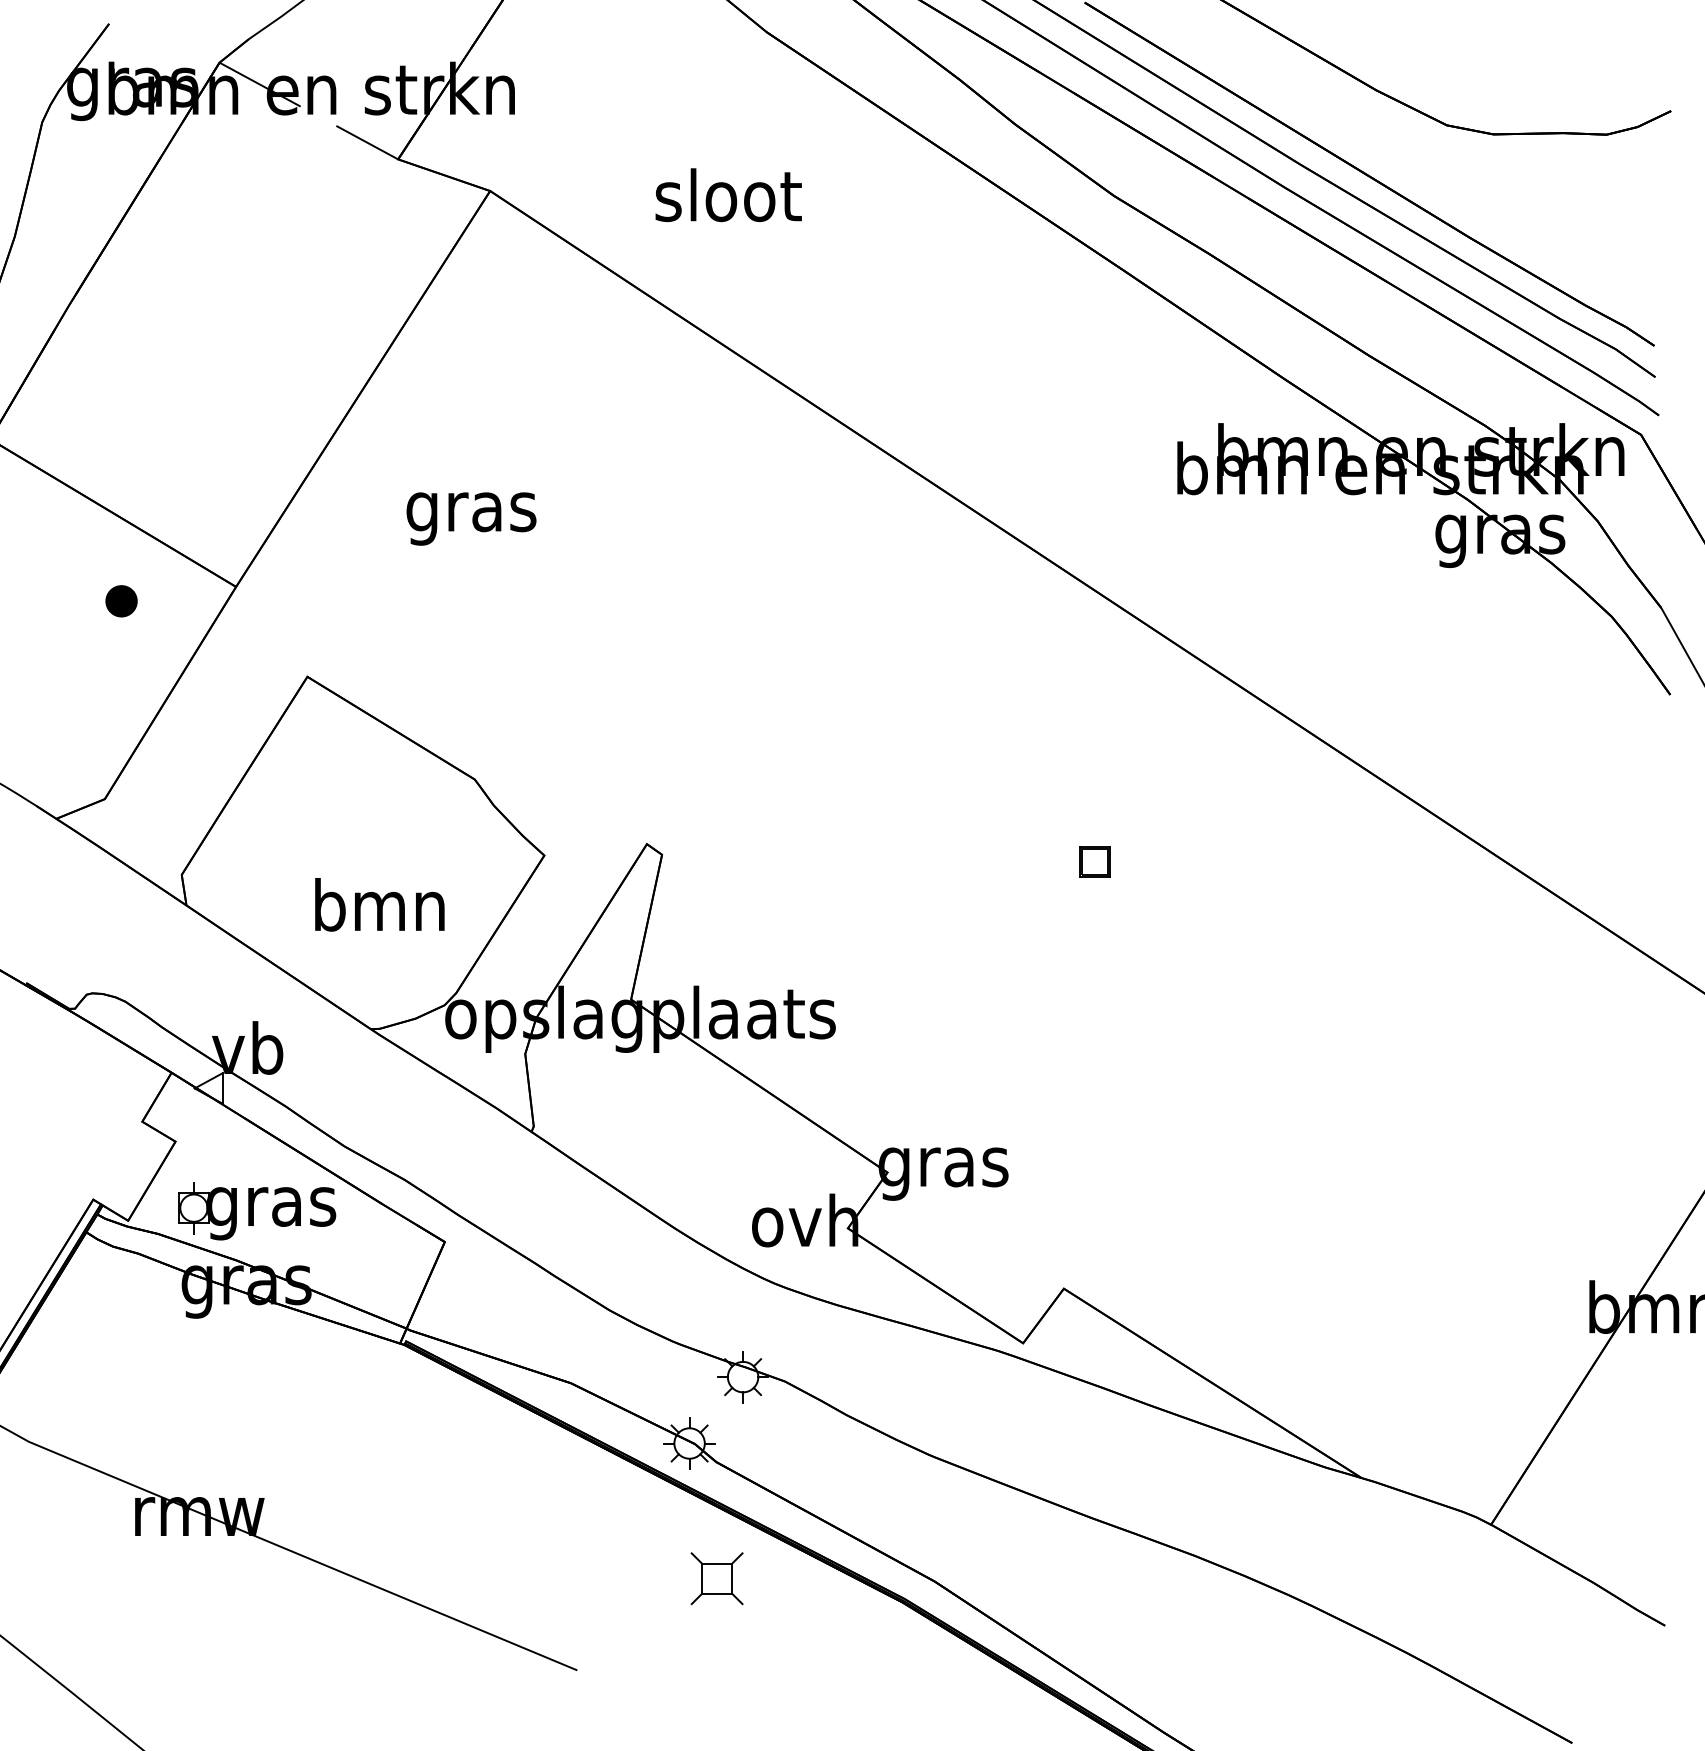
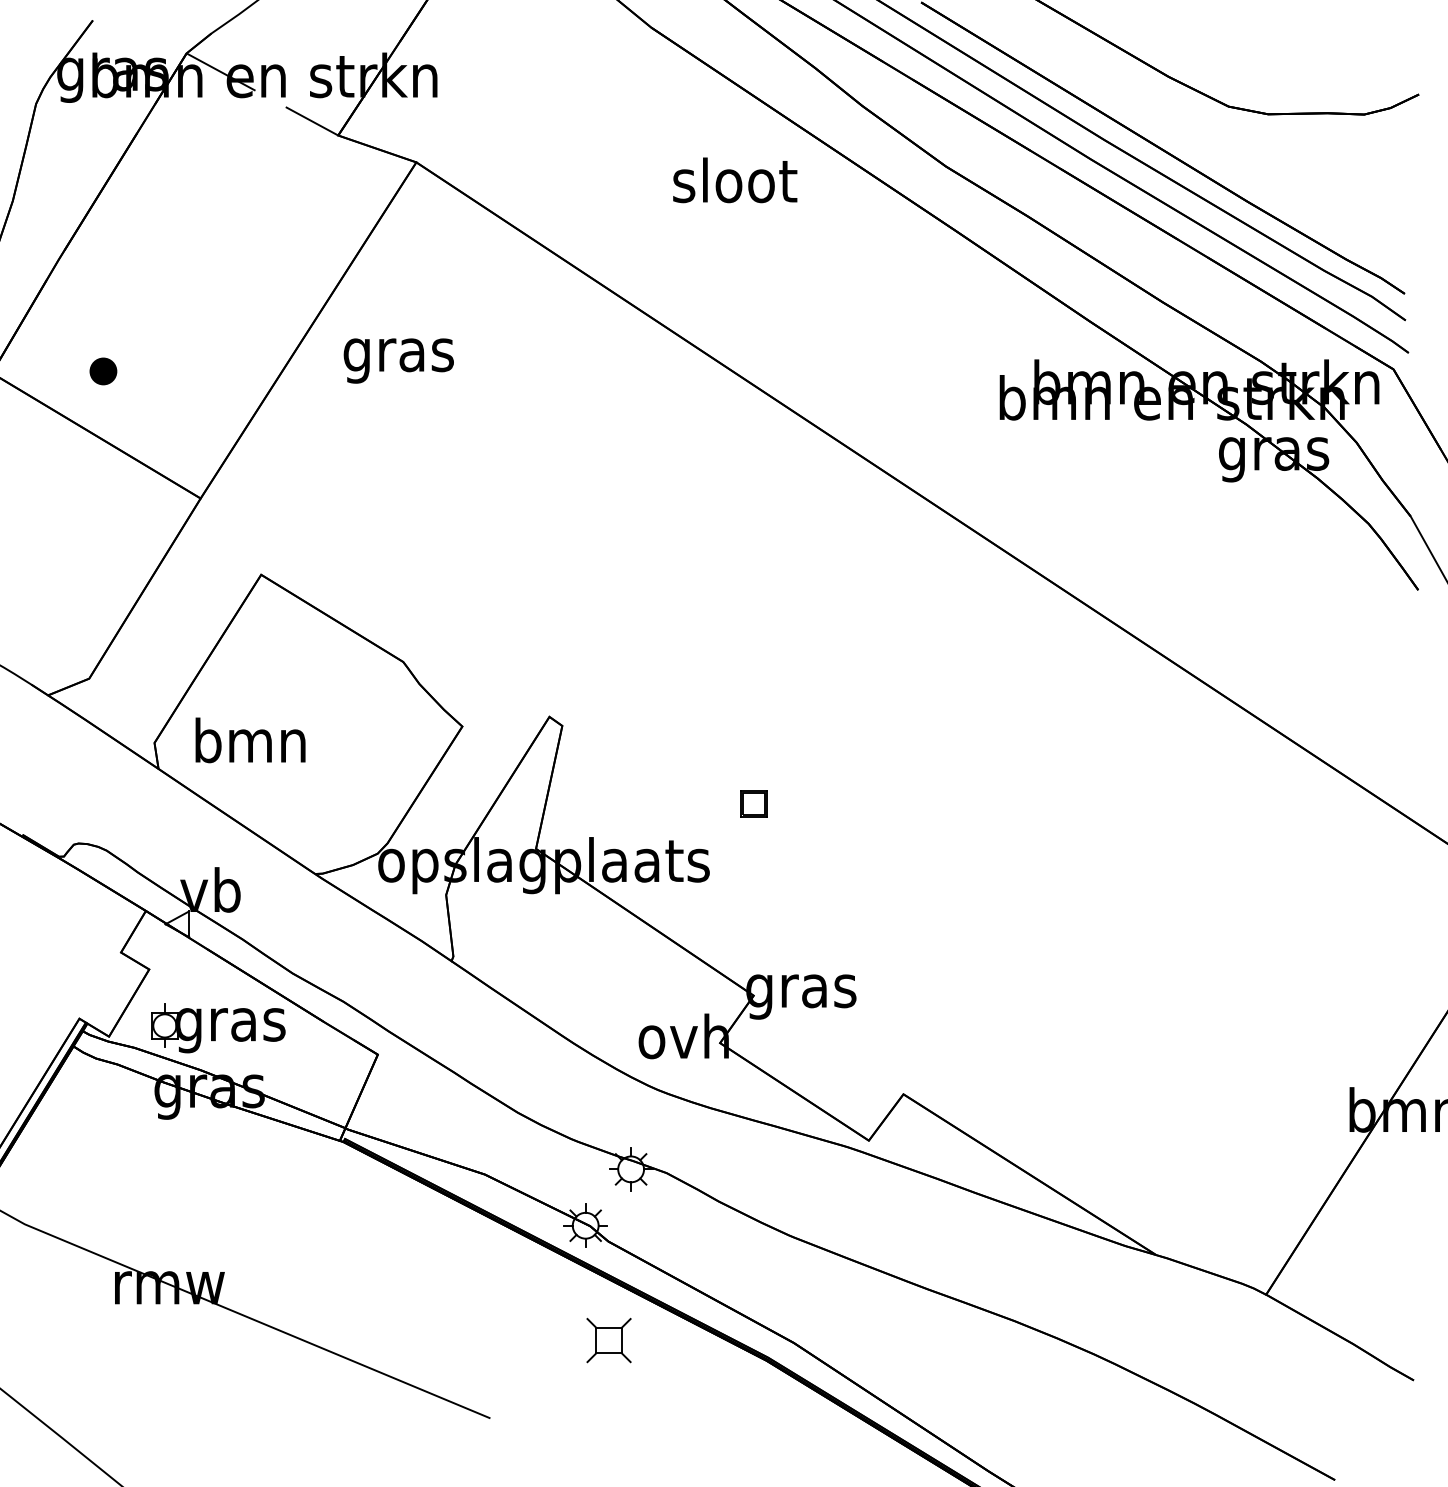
text: (728, 195) -> (735, 180), moved
text: (471, 518) -> (398, 360), moved
part: (121, 601) -> (103, 371), moved
part: (1094, 861) -> (753, 803), moved
text: (379, 904) -> (250, 740), moved

